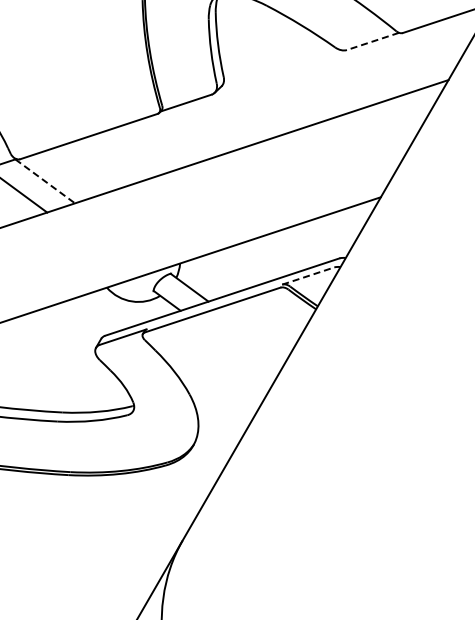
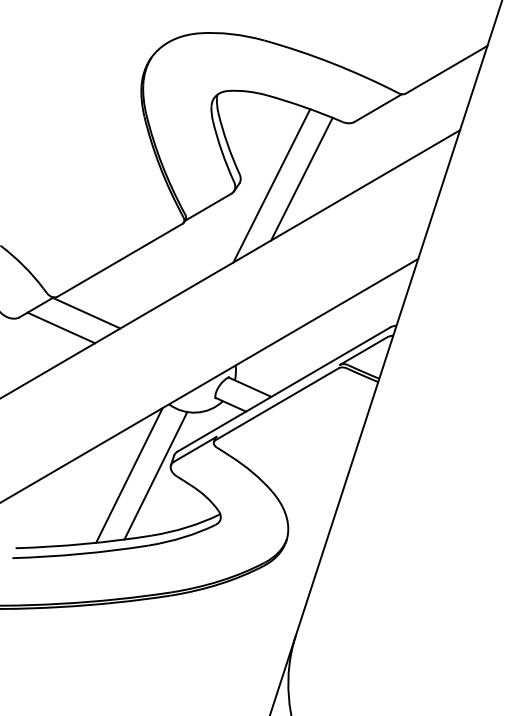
line: (372, 41) -> (377, 108), dashed -> solid
line: (252, 94) -> (271, 185), added
line: (283, 94) -> (301, 178), added
line: (46, 181) -> (87, 313), dashed -> solid
line: (309, 275) -> (364, 350), dashed -> solid
line: (53, 349) -> (129, 475), added
line: (78, 354) -> (155, 475), added

